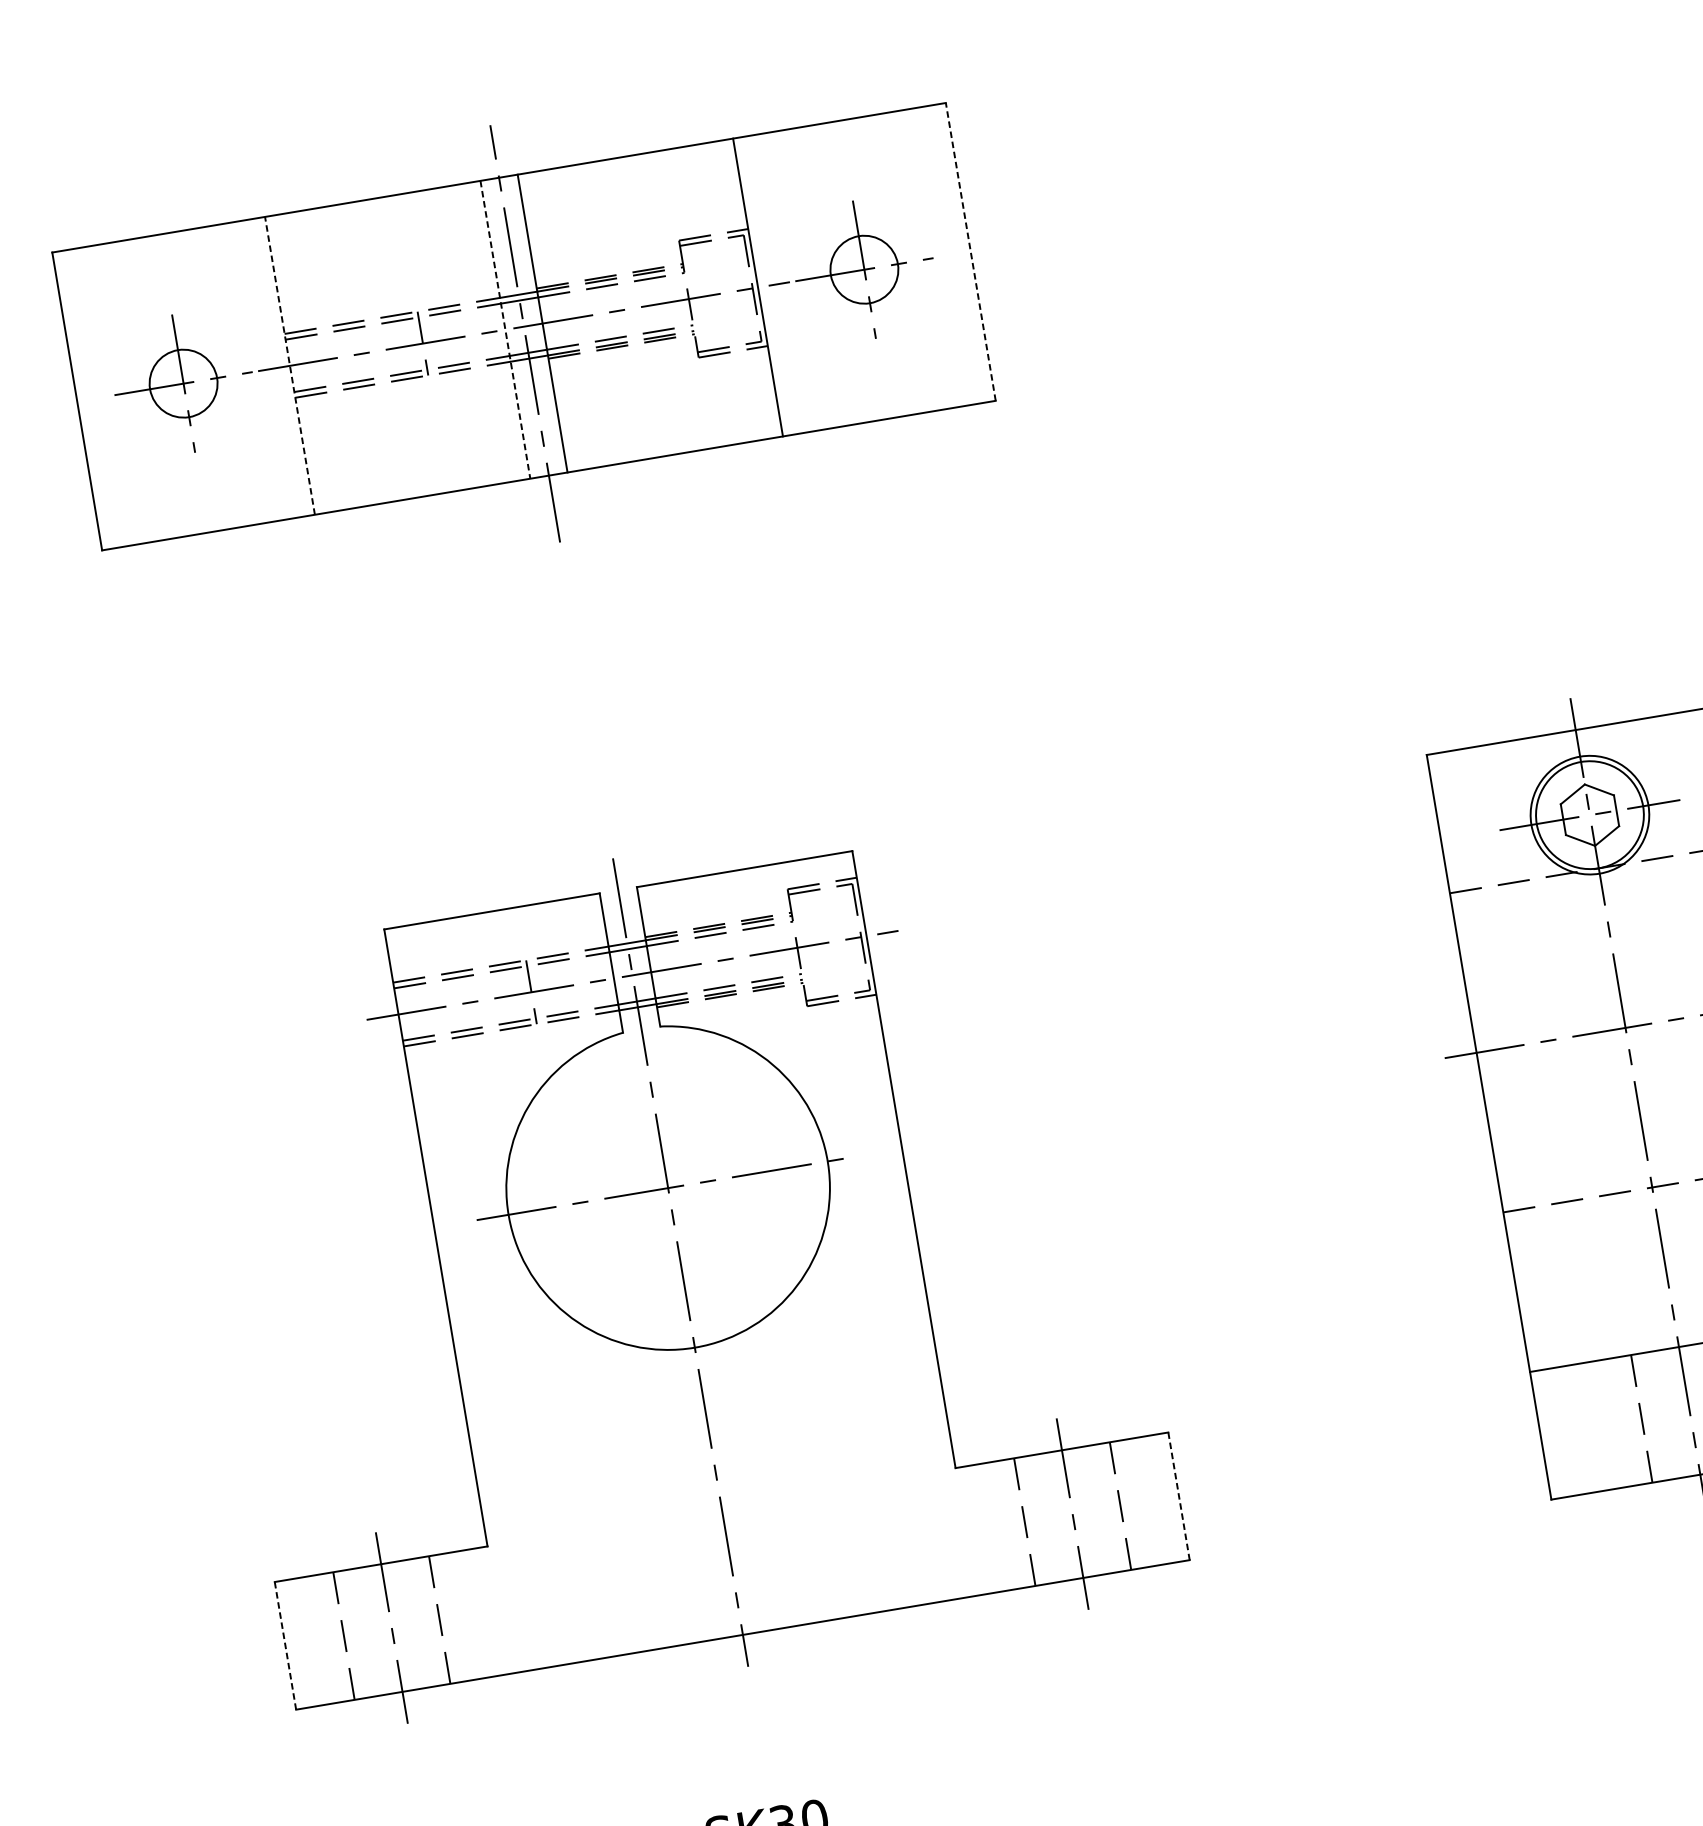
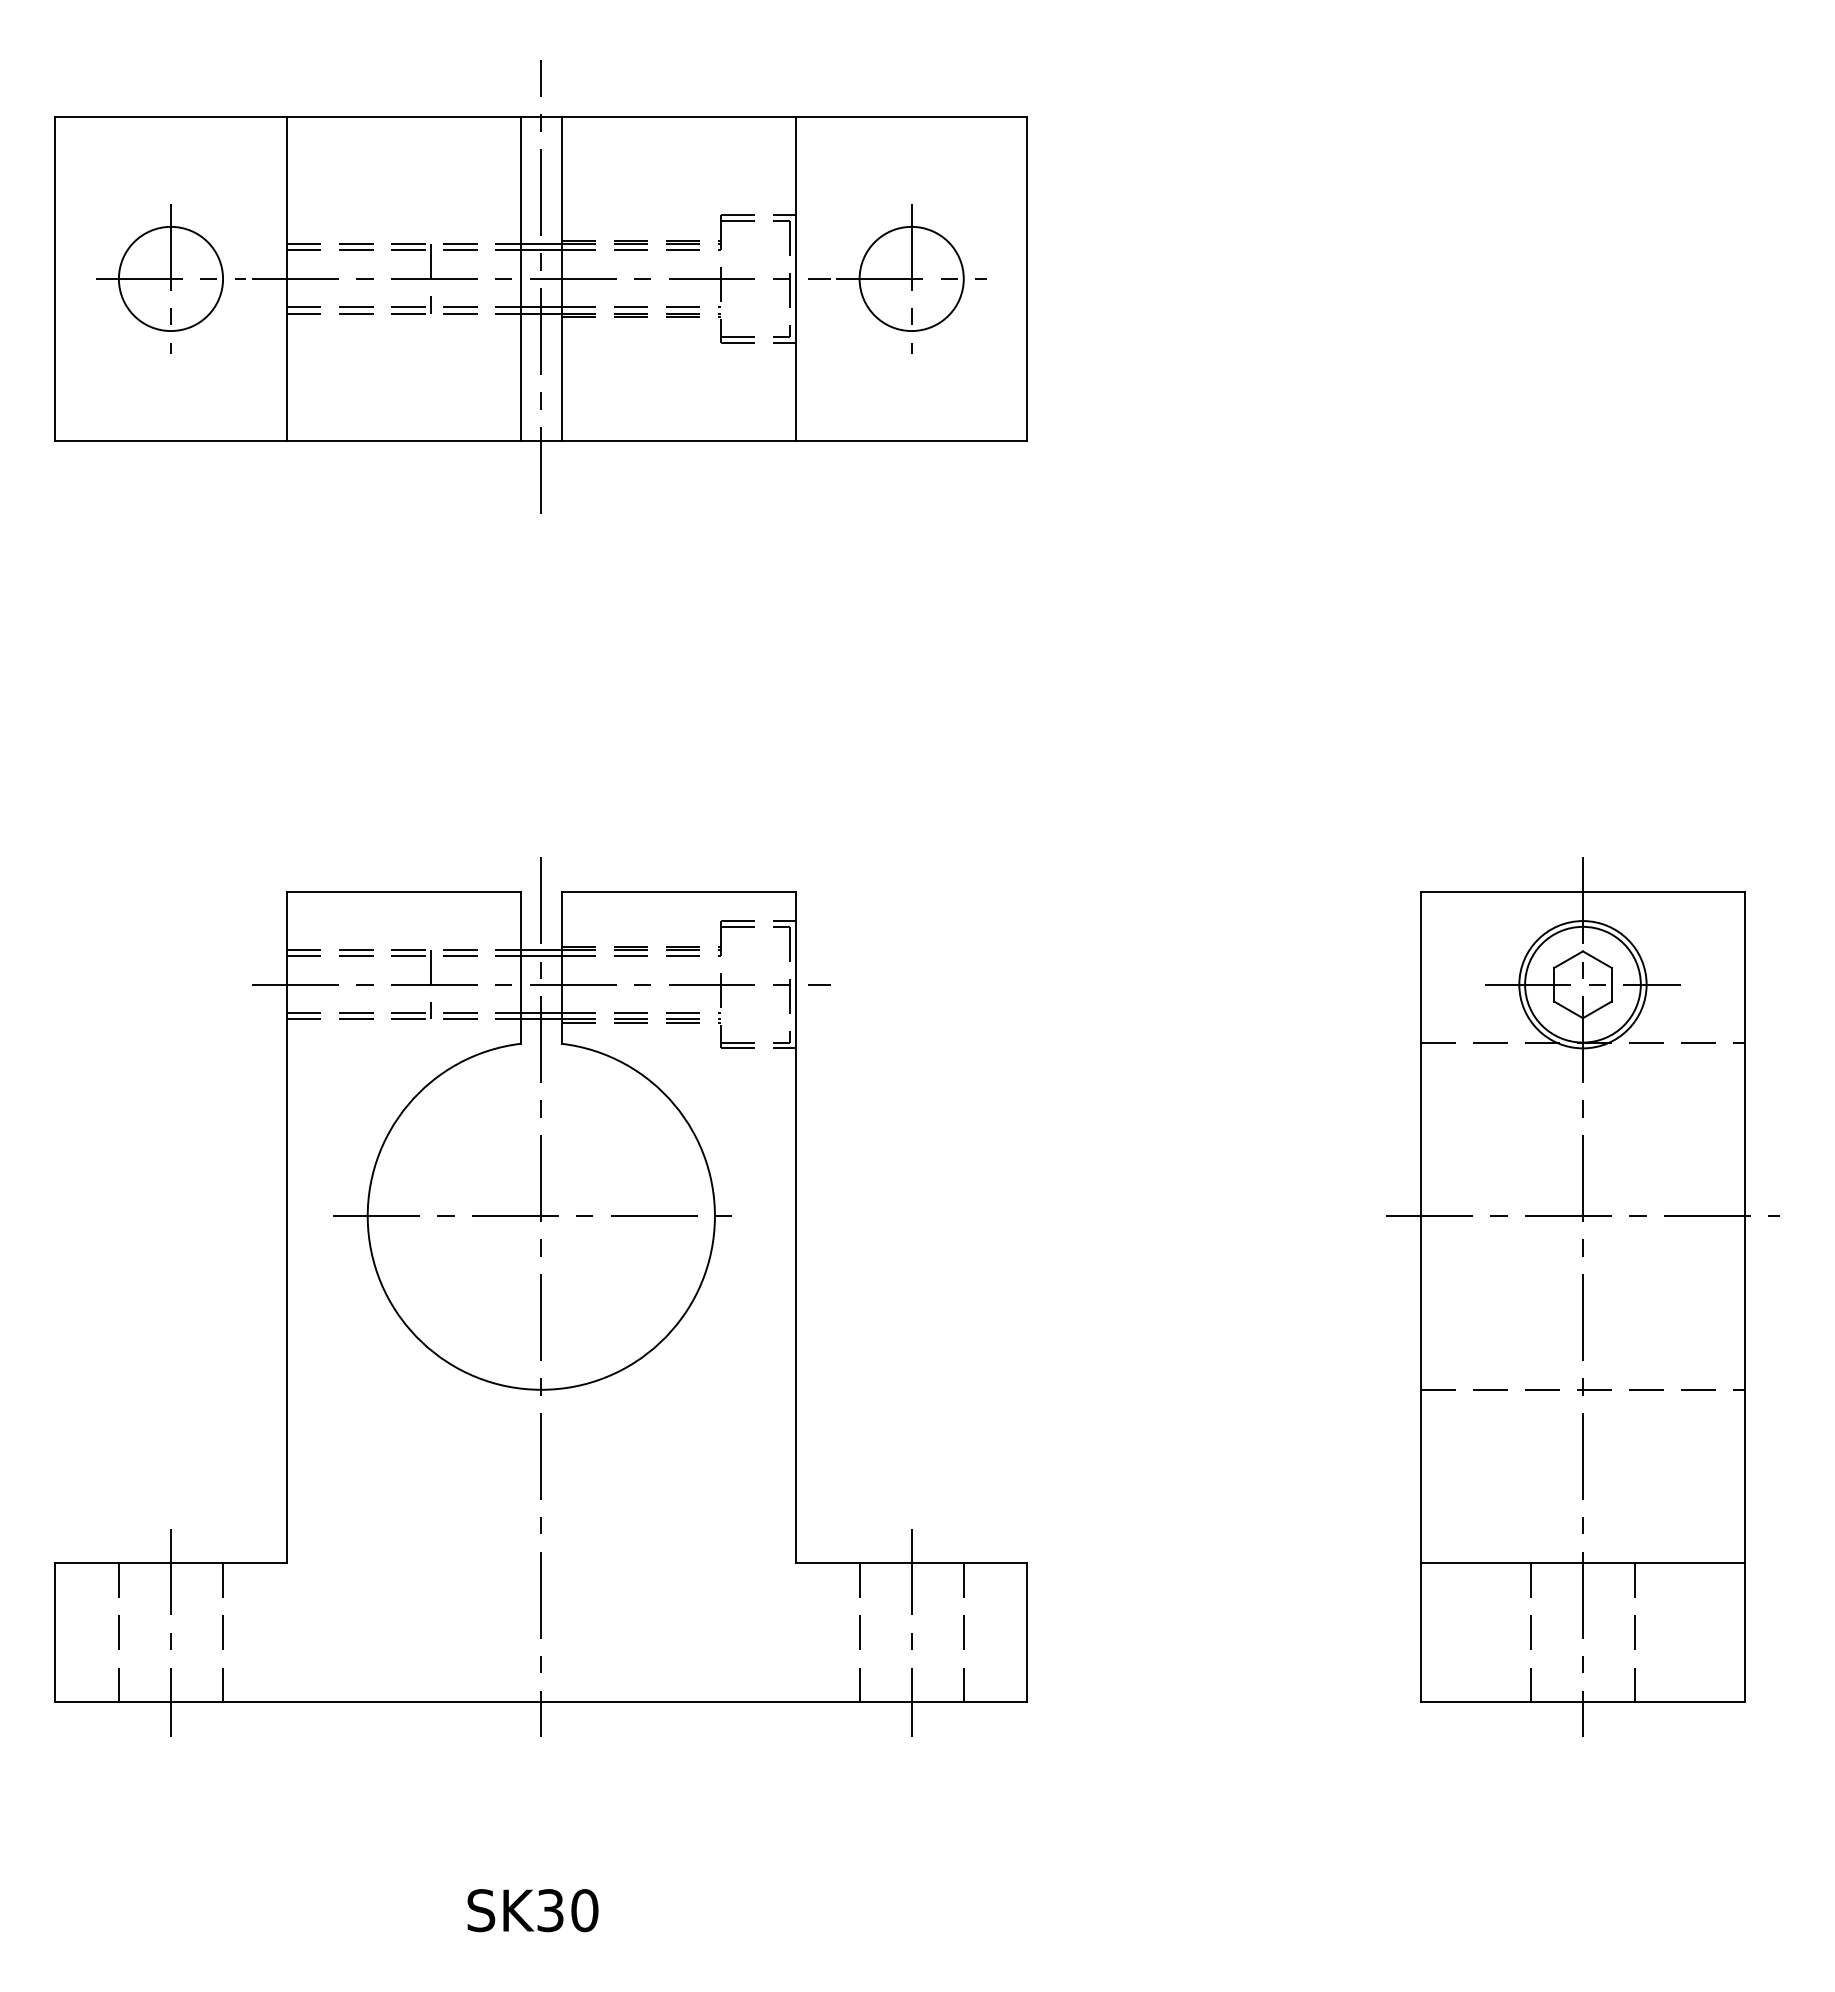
line: (970, 251) -> (1027, 278), dashed -> solid
circle: (864, 269) -> (911, 278), size x1.43
line: (505, 330) -> (521, 279), dashed -> solid
line: (289, 365) -> (286, 278), dashed -> solid
circle: (183, 383) -> (170, 278), size x1.43
line: (1179, 1496) -> (1027, 1633), dashed -> solid
line: (285, 1646) -> (55, 1633), dashed -> solid

